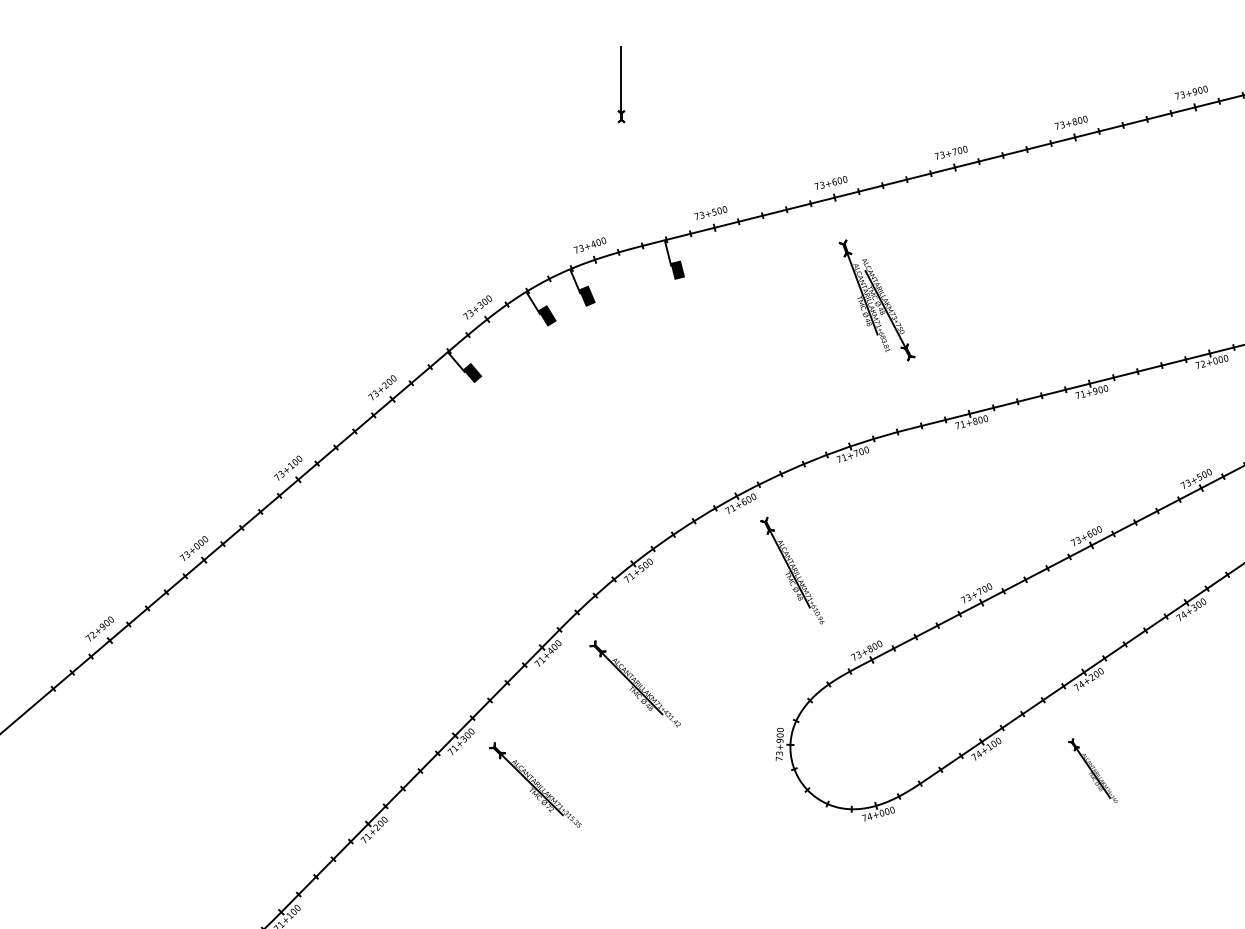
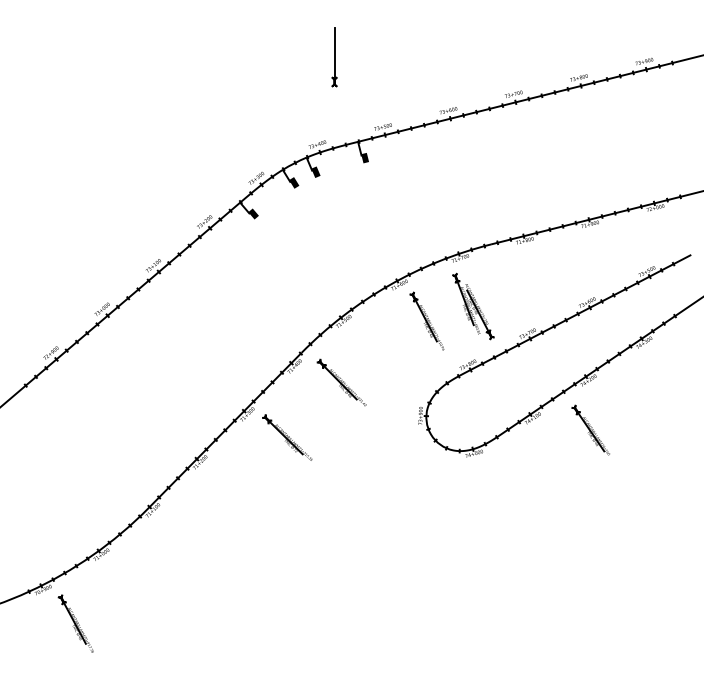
part: (621, 85) -> (334, 57), size x1.43
part: (877, 300) -> (473, 306), moved
part: (1092, 769) -> (590, 429), size x1.43

